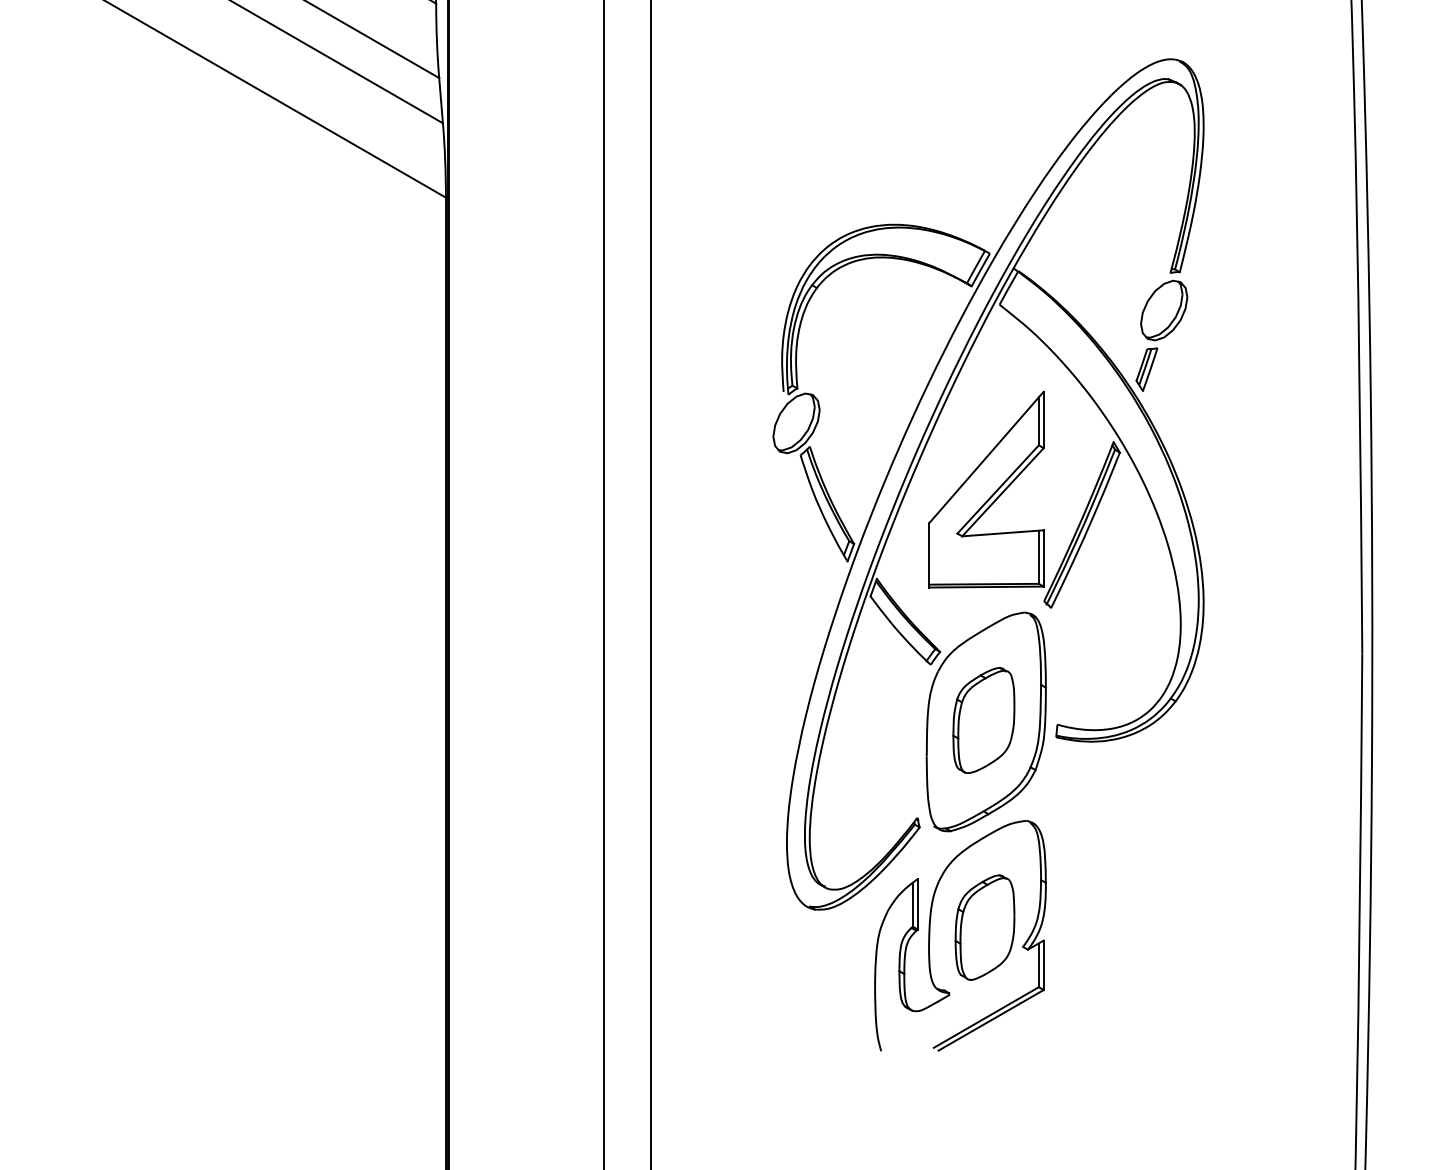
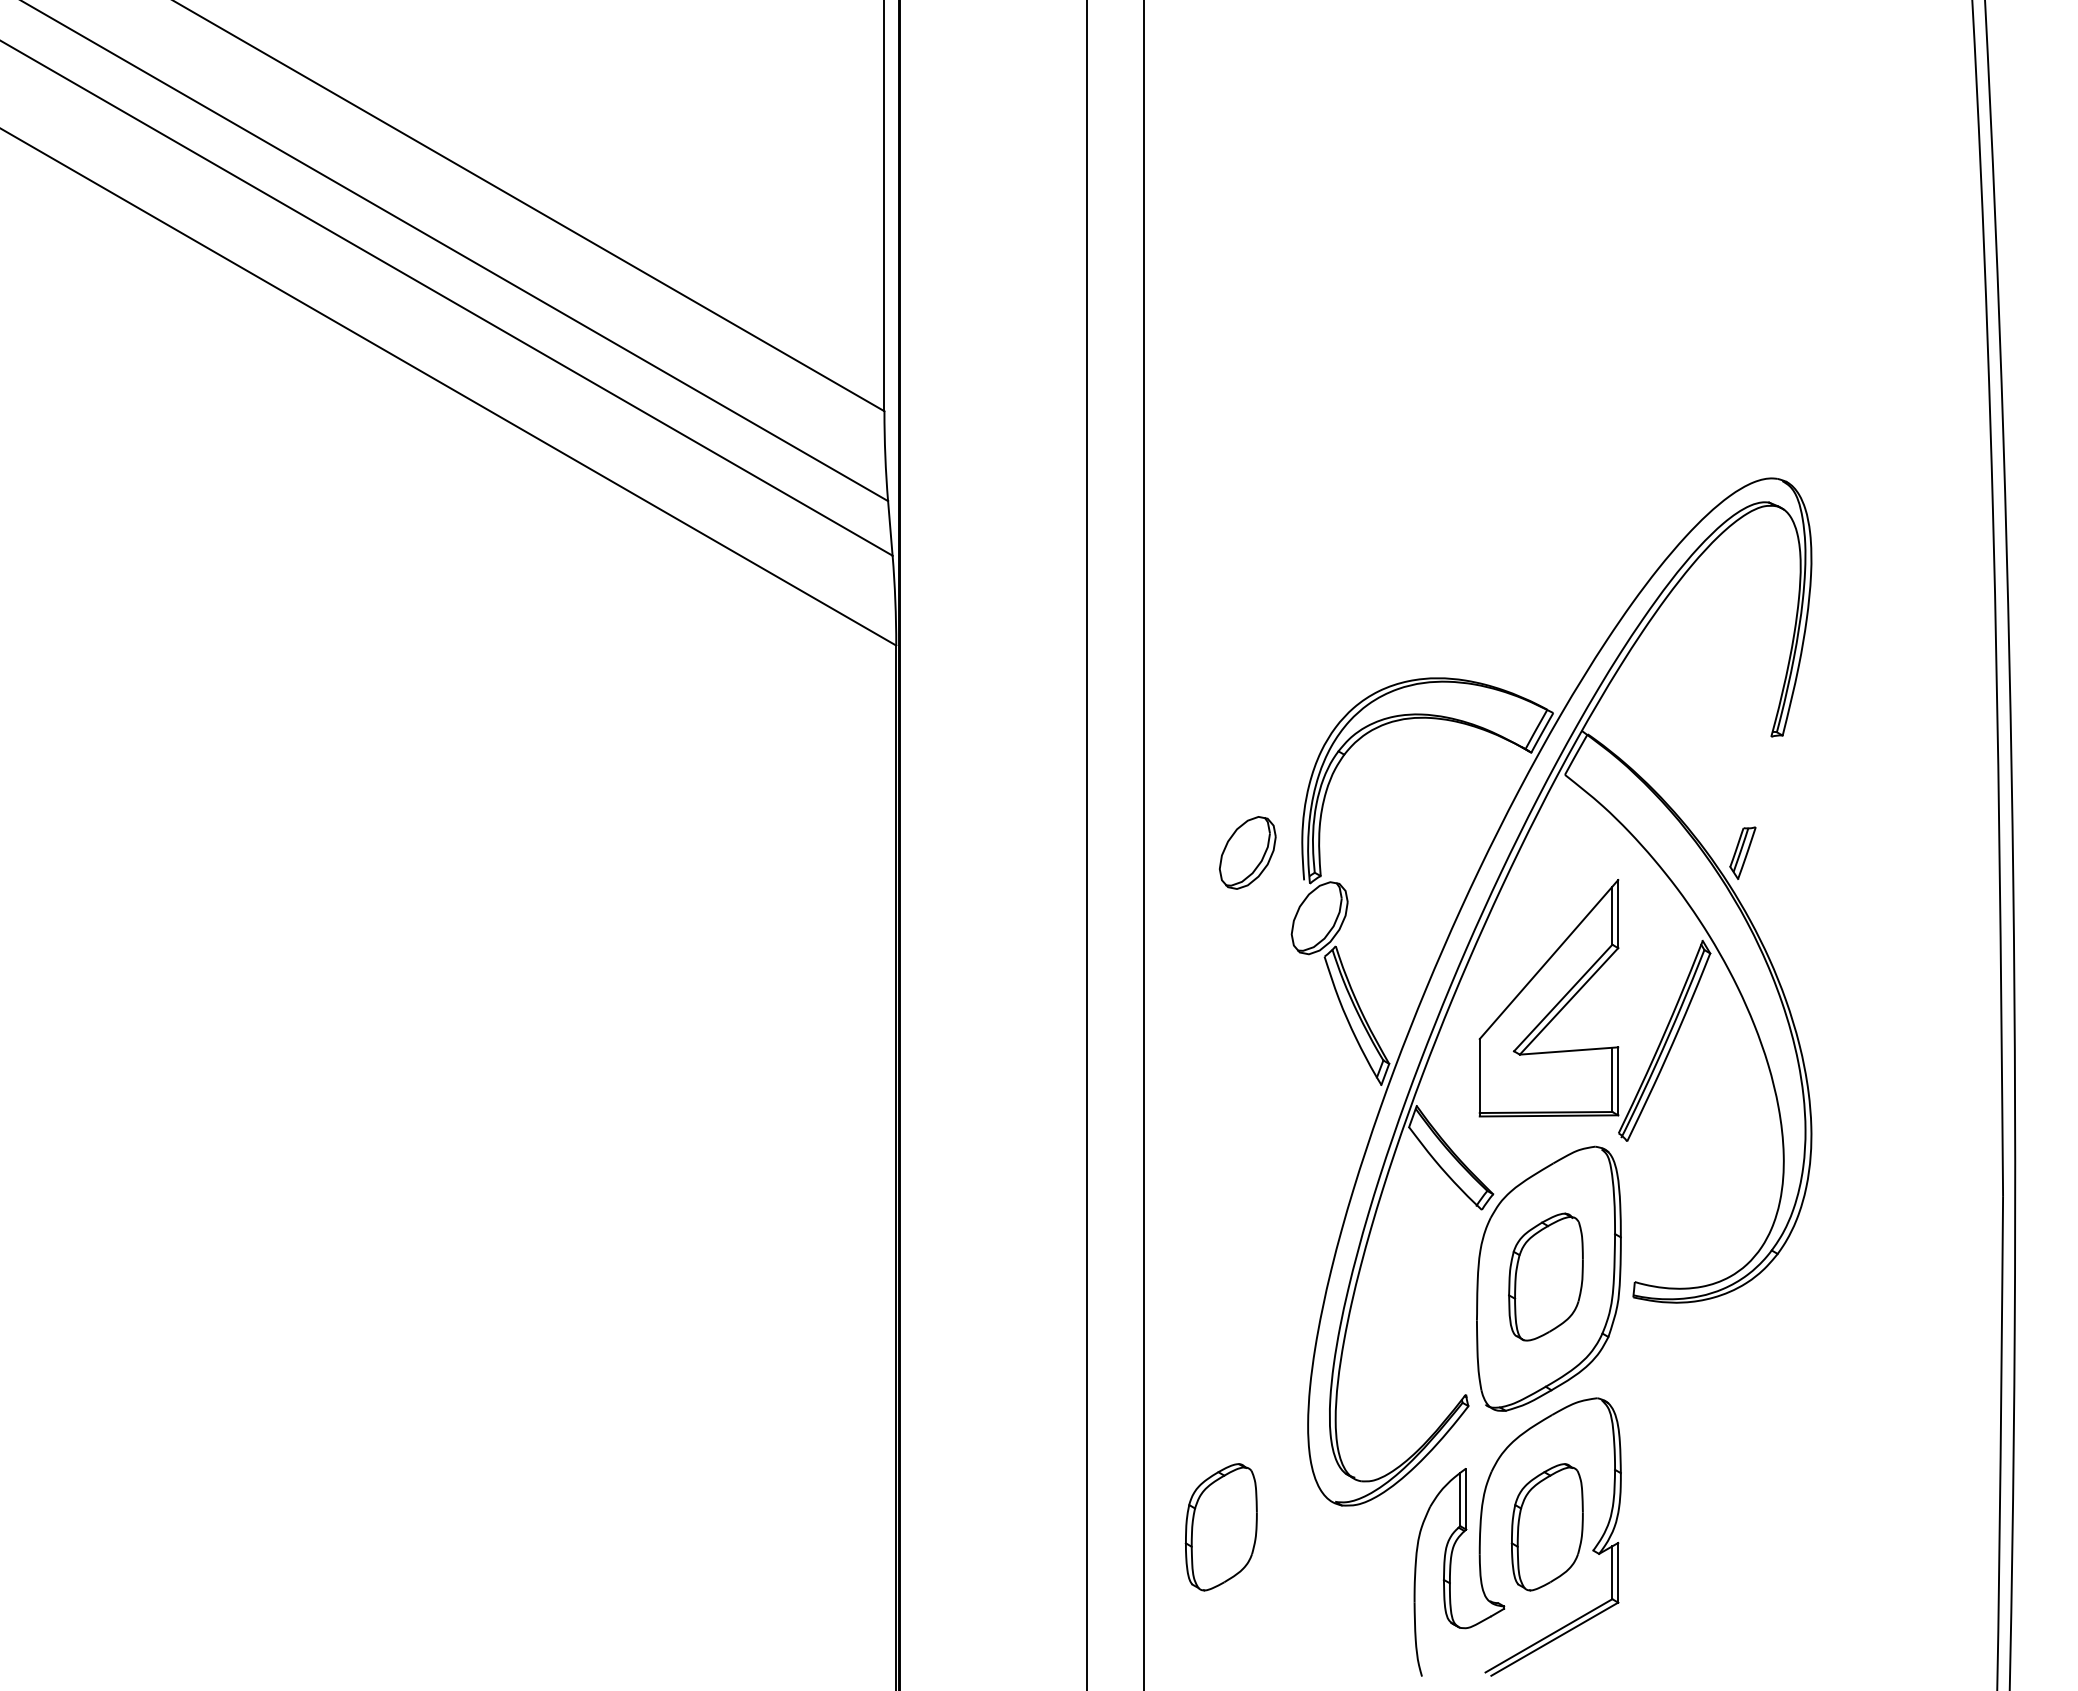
part: (1163, 310) -> (1247, 852), moved
part: (714, 927) -> (1220, 1527), added

